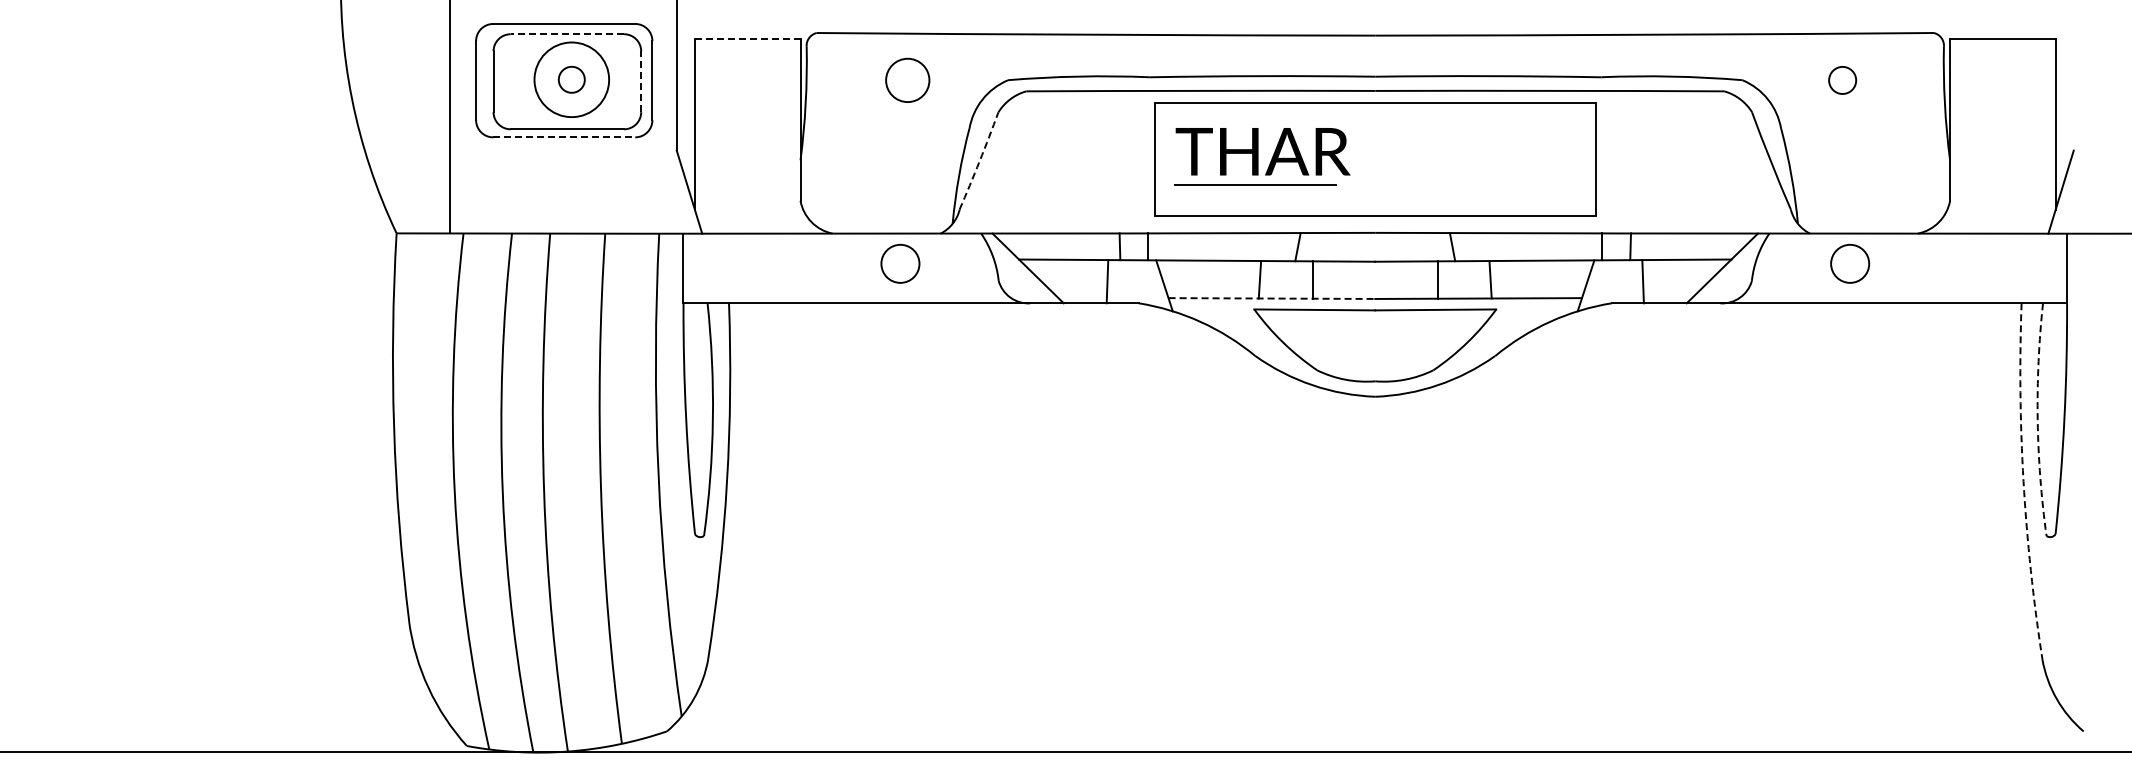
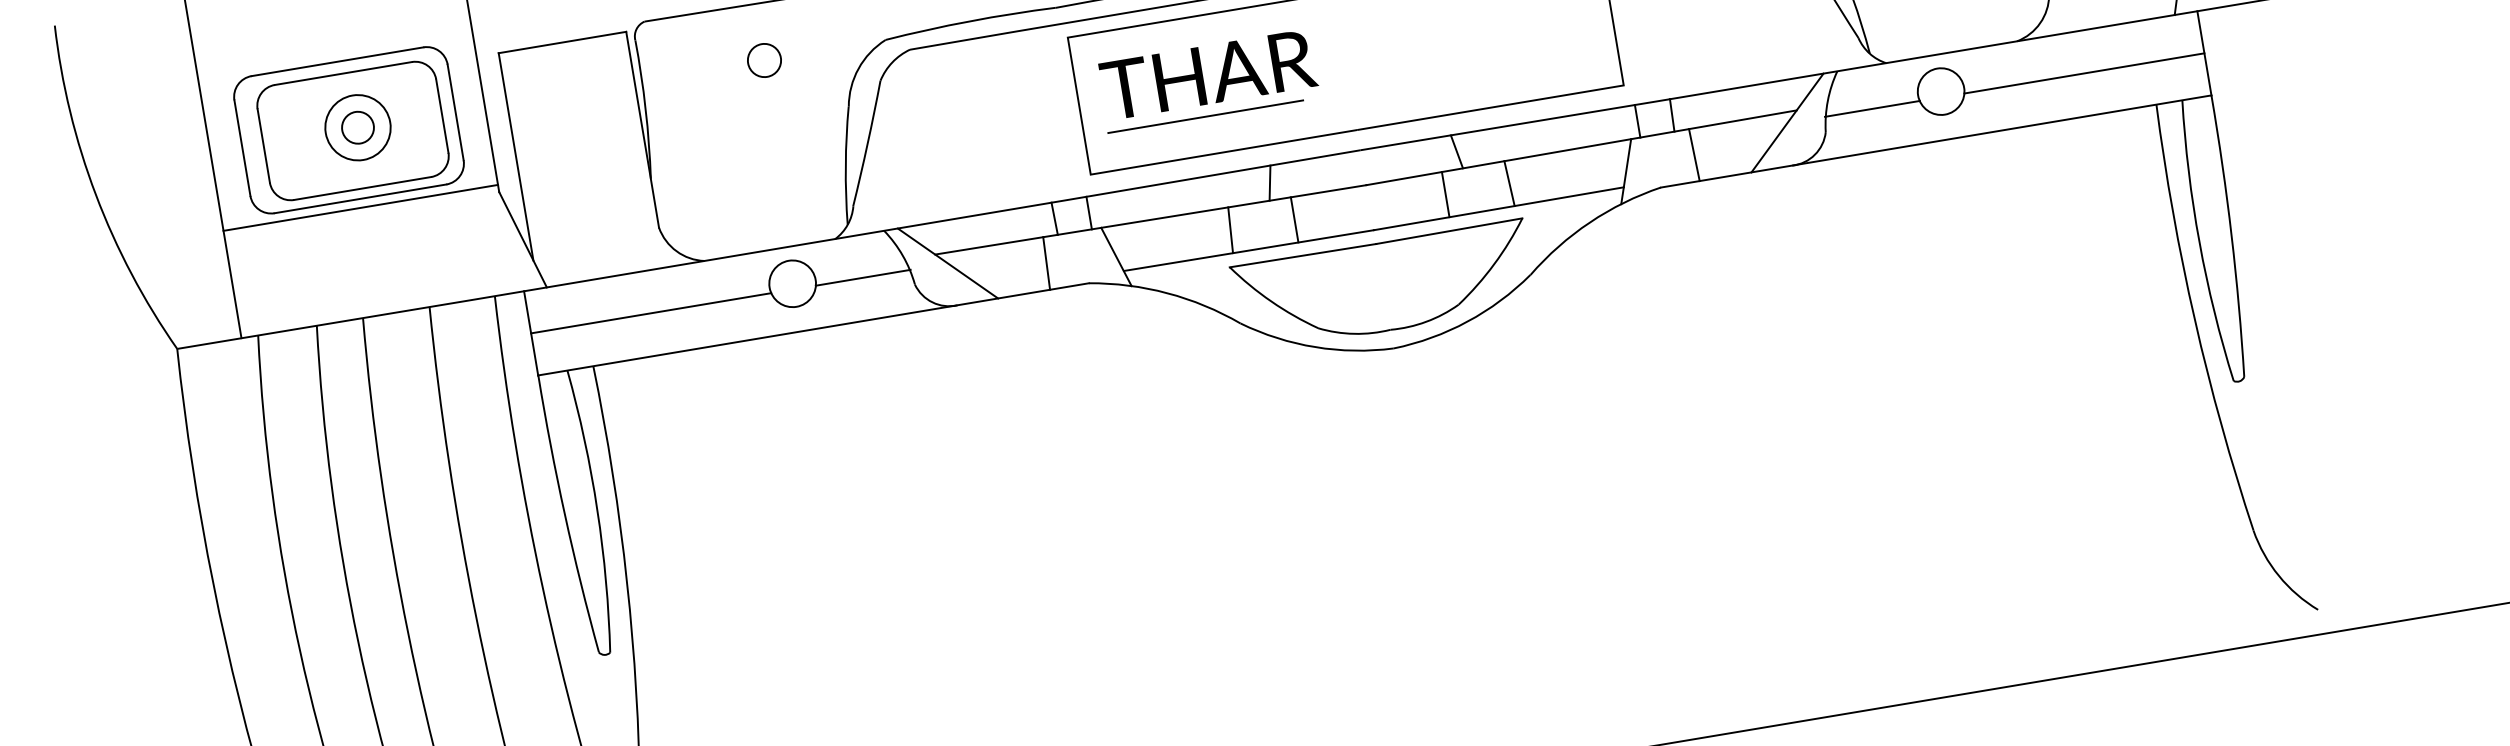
line: (567, 34) -> (343, 73), dashed -> solid
line: (747, 38) -> (562, 42), dashed -> solid
circle: (571, 79) -> (357, 127), size x0.71
circle: (907, 80) -> (764, 60), size x0.62
line: (641, 81) -> (442, 115), dashed -> solid
line: (564, 137) -> (360, 198), dashed -> solid
line: (562, 144) -> (359, 207), added
arc: (979, 161) -> (867, 144), dashed -> solid
line: (782, 268) -> (650, 313), added
line: (957, 268) -> (862, 277), added
line: (1792, 268) -> (1872, 108), added
line: (1967, 268) -> (2083, 73), added
line: (1272, 298) -> (1249, 250), dashed -> solid
arc: (2037, 419) -> (2199, 241), dashed -> solid
arc: (2023, 481) -> (2194, 319), dashed -> solid

